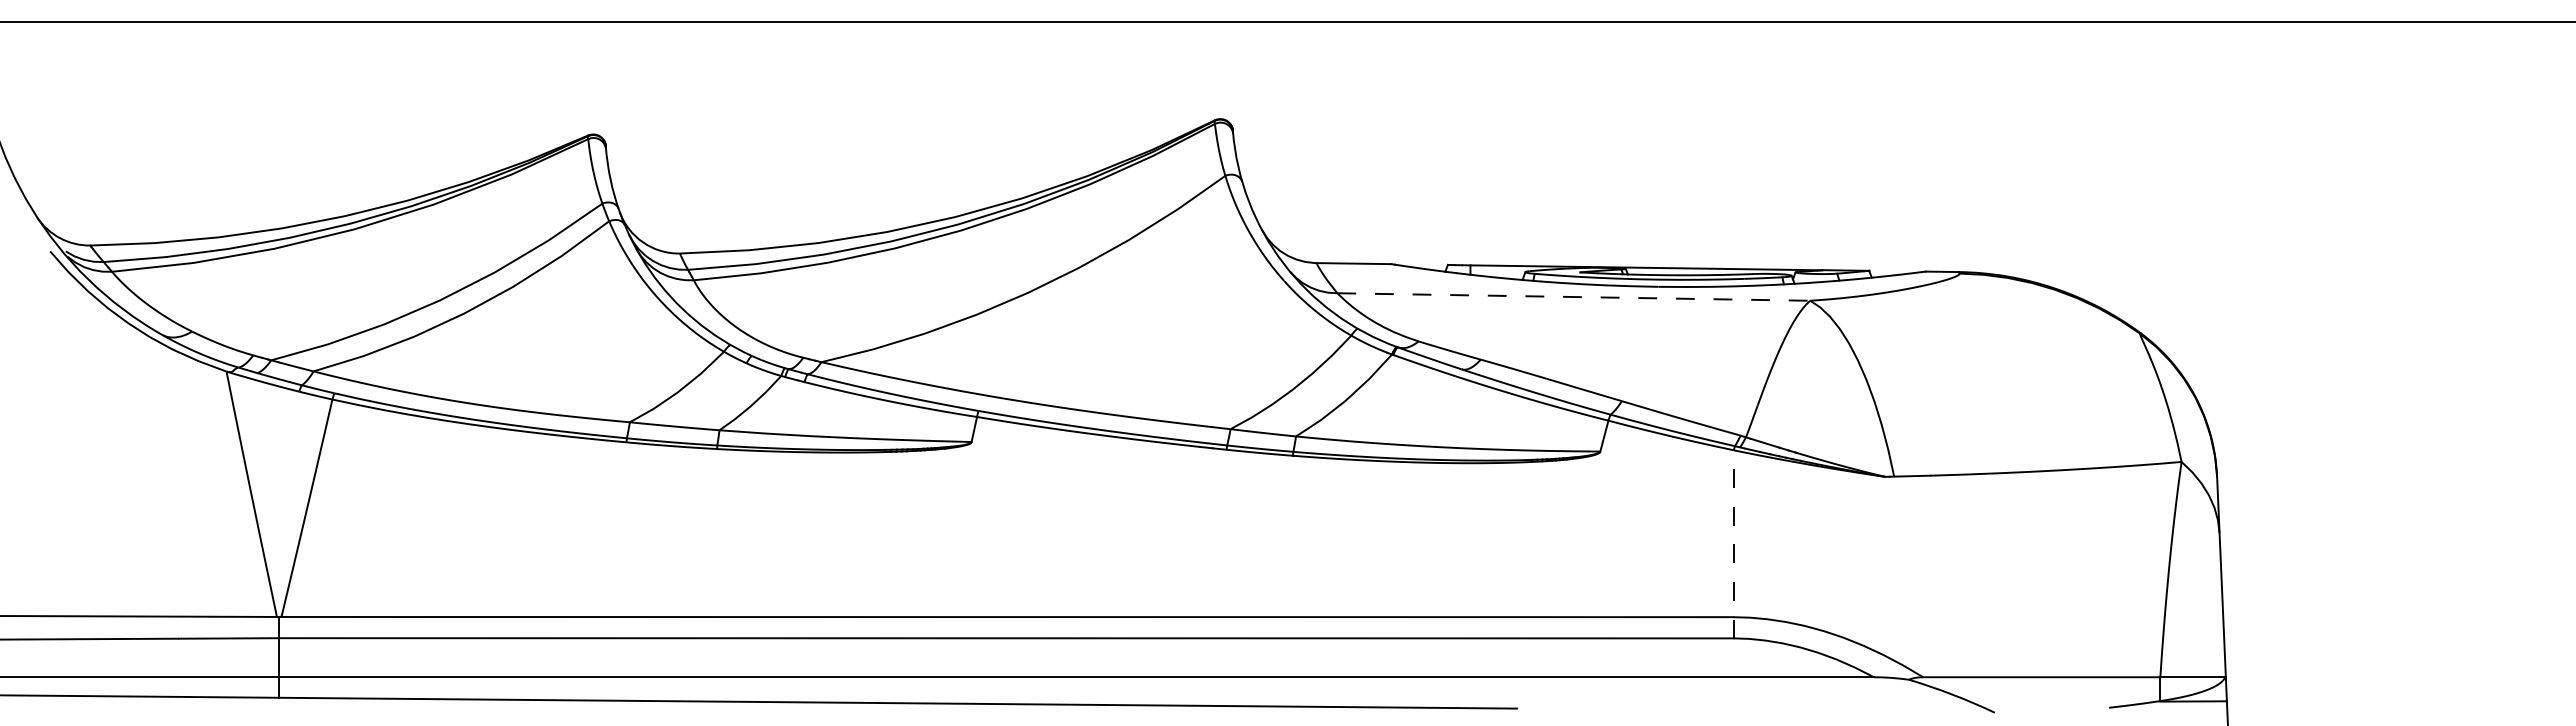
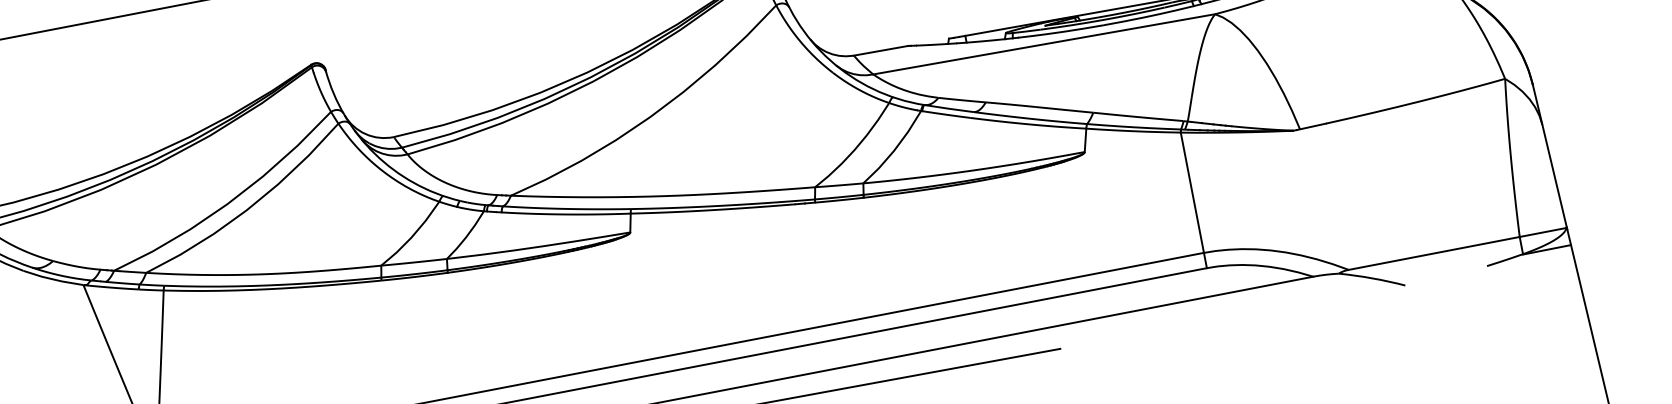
line: (1574, 297) -> (1044, 44), dashed -> solid
line: (1733, 543) -> (1193, 199), dashed -> solid

